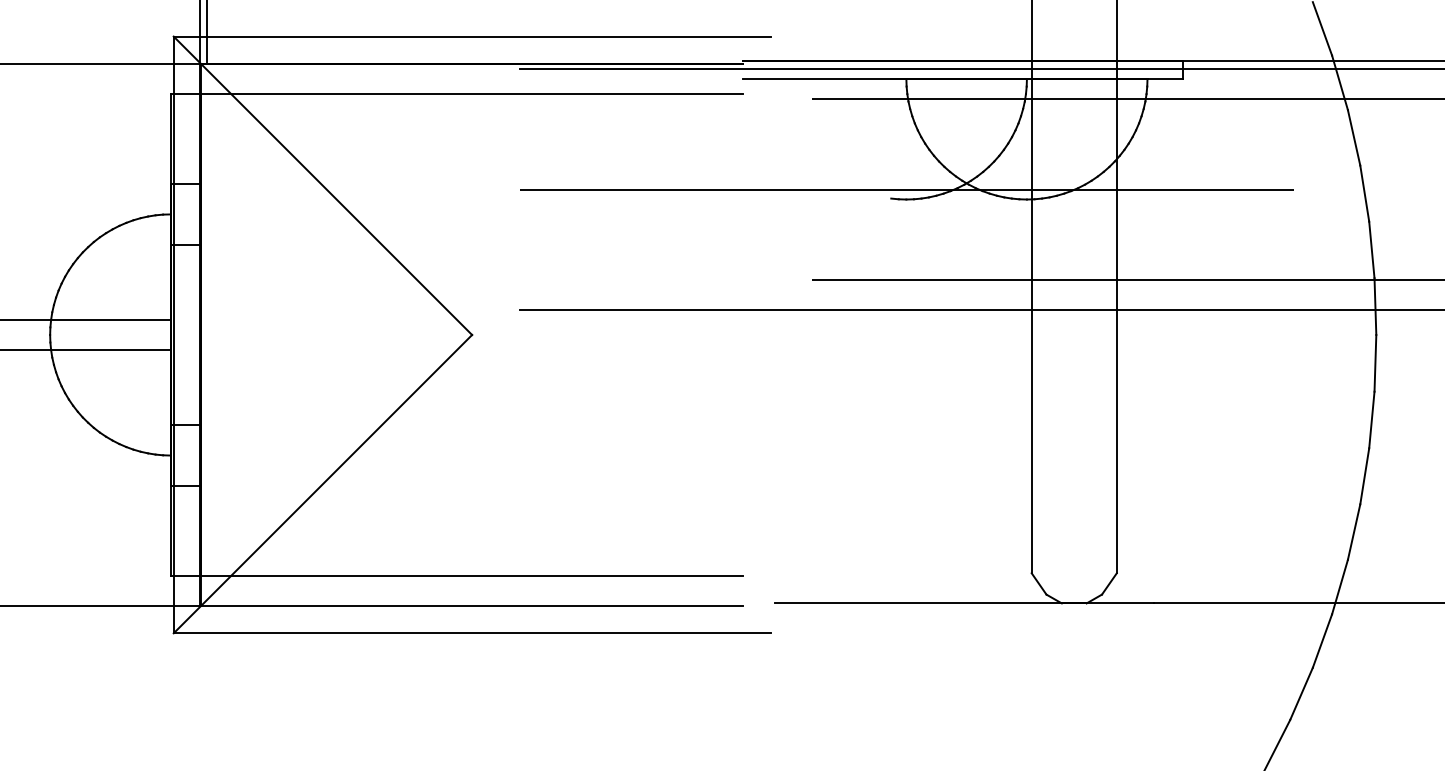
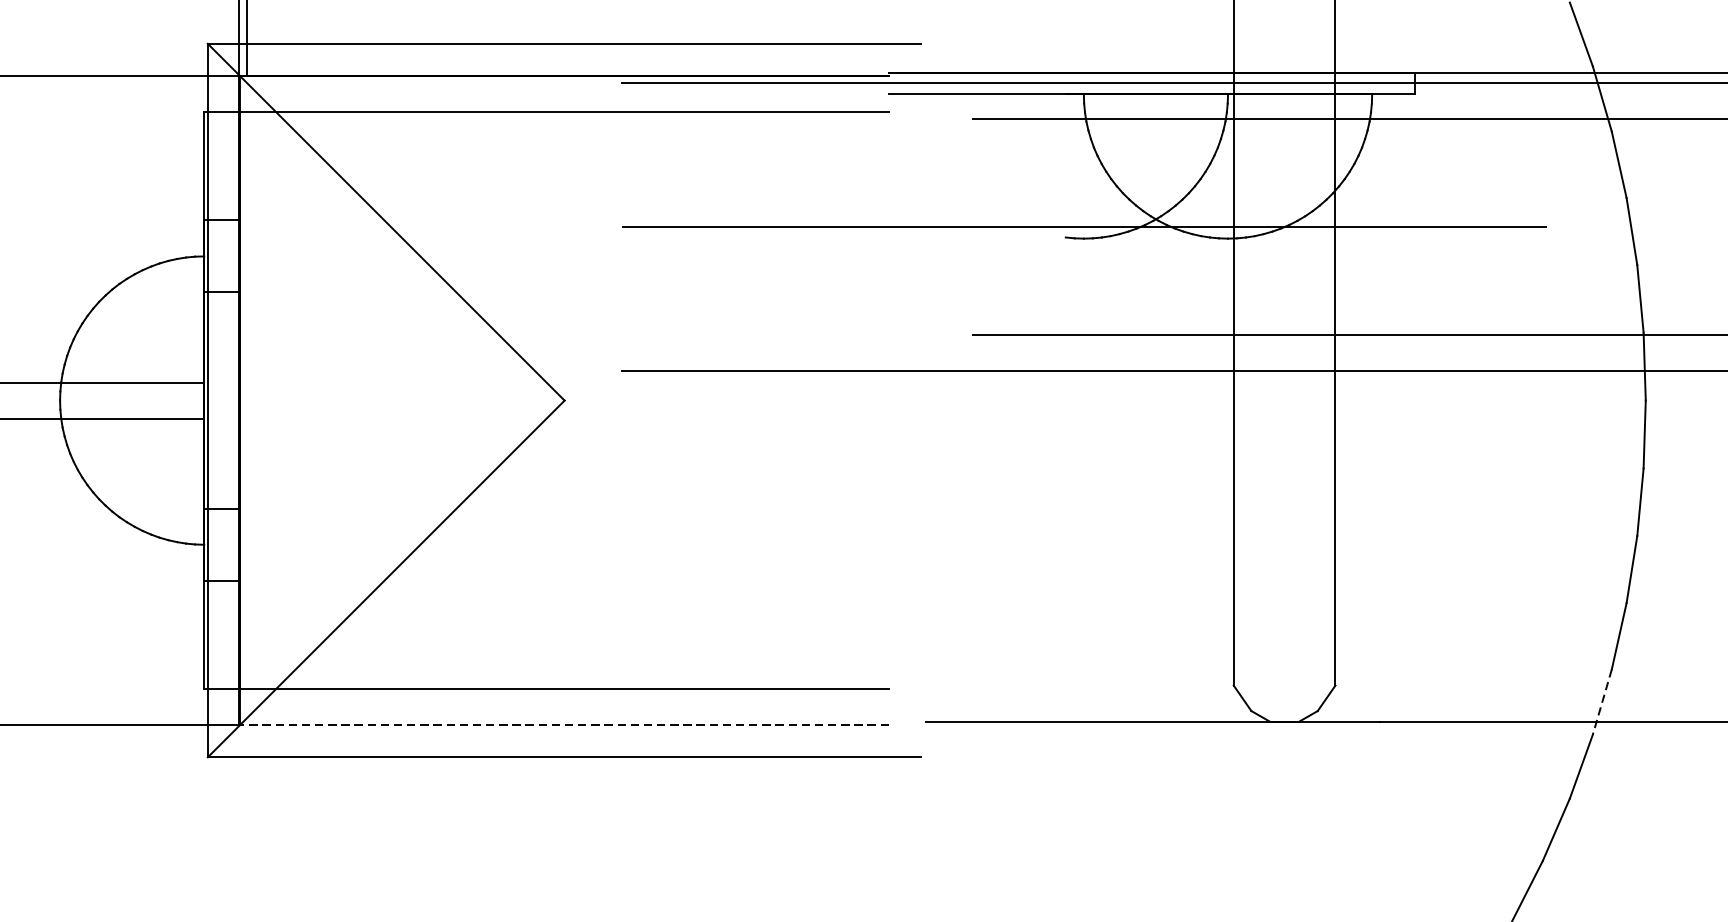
line: (1339, 587) -> (1601, 702), solid -> dashed
line: (471, 606) -> (563, 725), solid -> dashed

